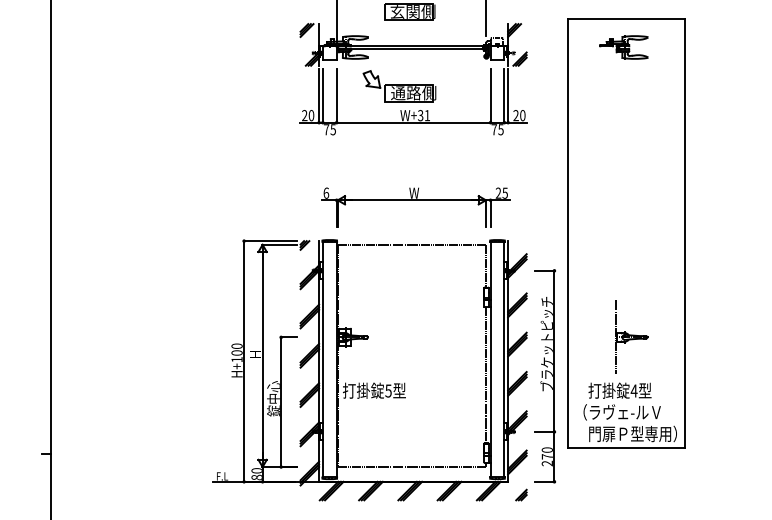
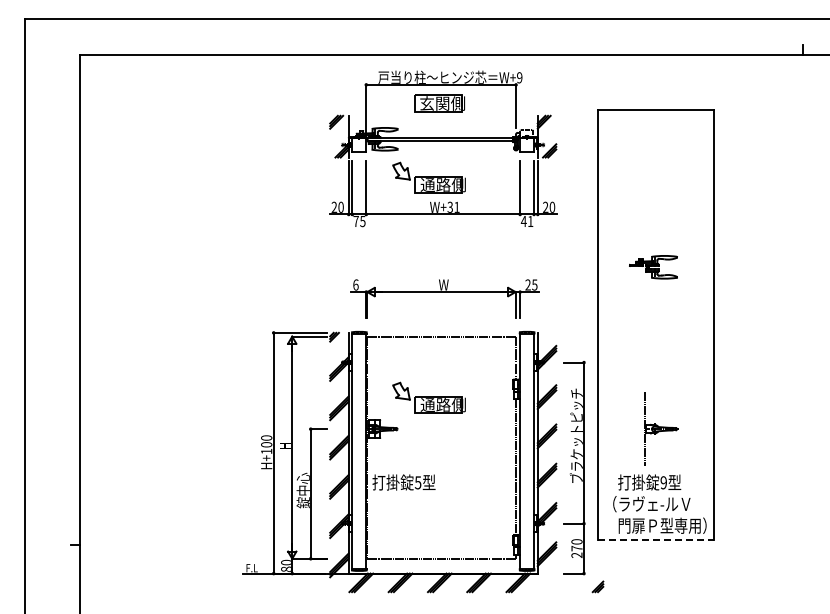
part: (623, 47) -> (653, 267), moved
text: (496, 129) -> (526, 221), 75 -> 41
part: (398, 305) -> (428, 397), added
text: (633, 390) -> (663, 482), 4 -> 9
line: (626, 448) -> (656, 540), solid -> dashed
part: (520, 494) -> (597, 586), moved

